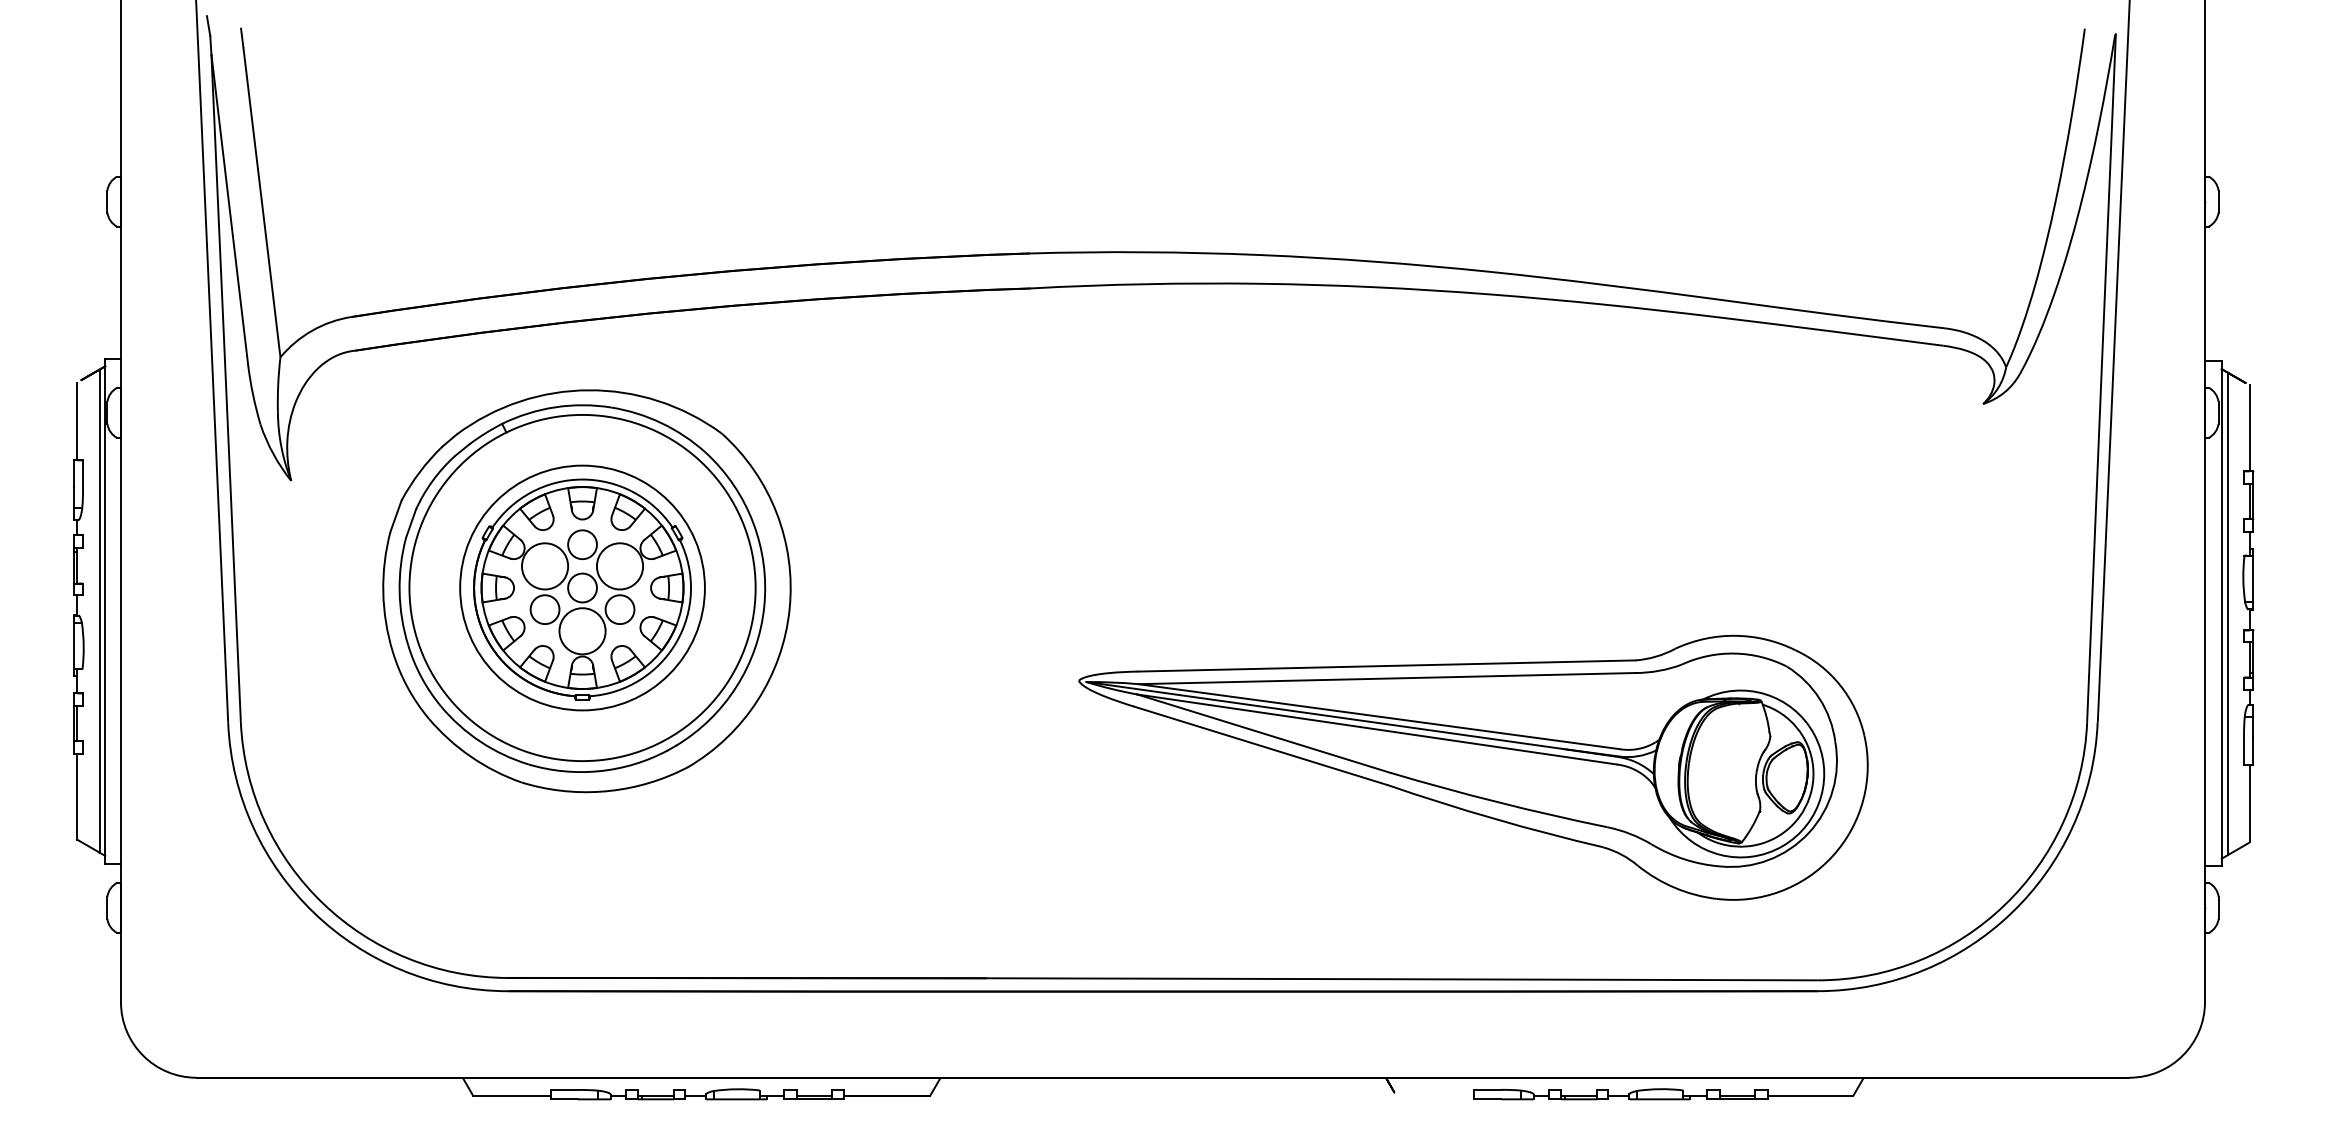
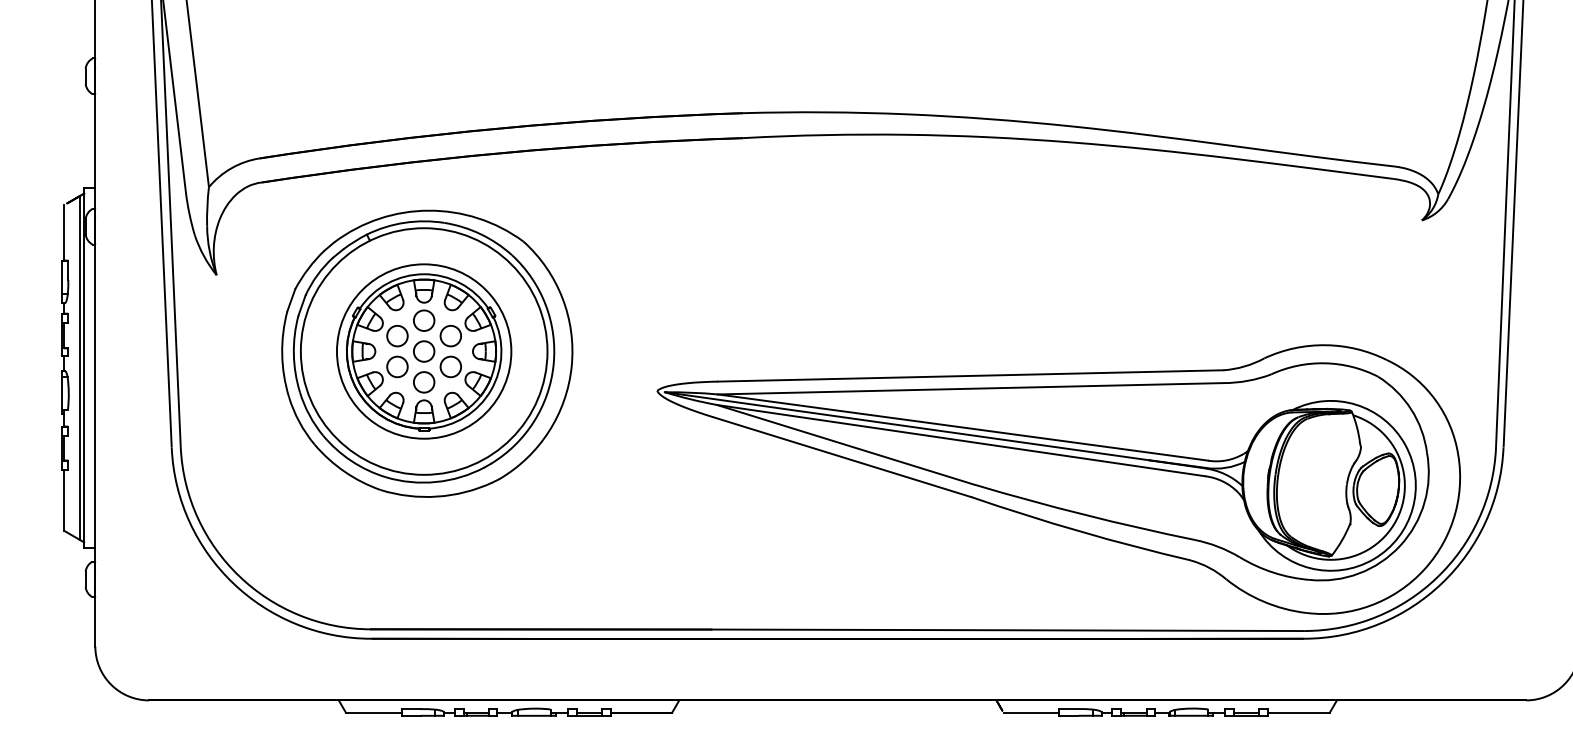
circle: (544, 565) -> (397, 335), size x0.62
circle: (619, 565) -> (450, 335), size x0.62
circle: (582, 630) -> (424, 381), size x0.62
part: (1473, 767) -> (1058, 479), size x1.43
line: (1435, 1095) -> (1031, 713), added

